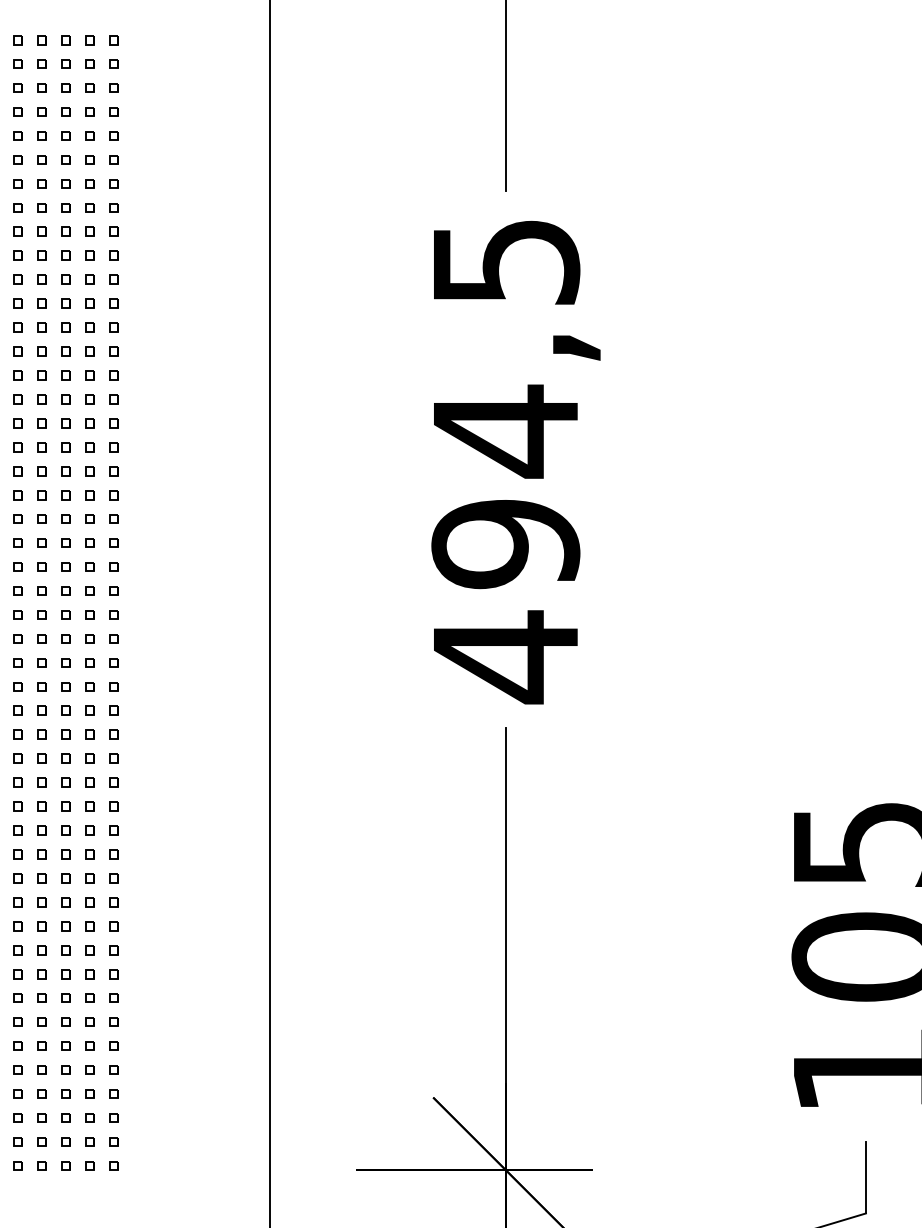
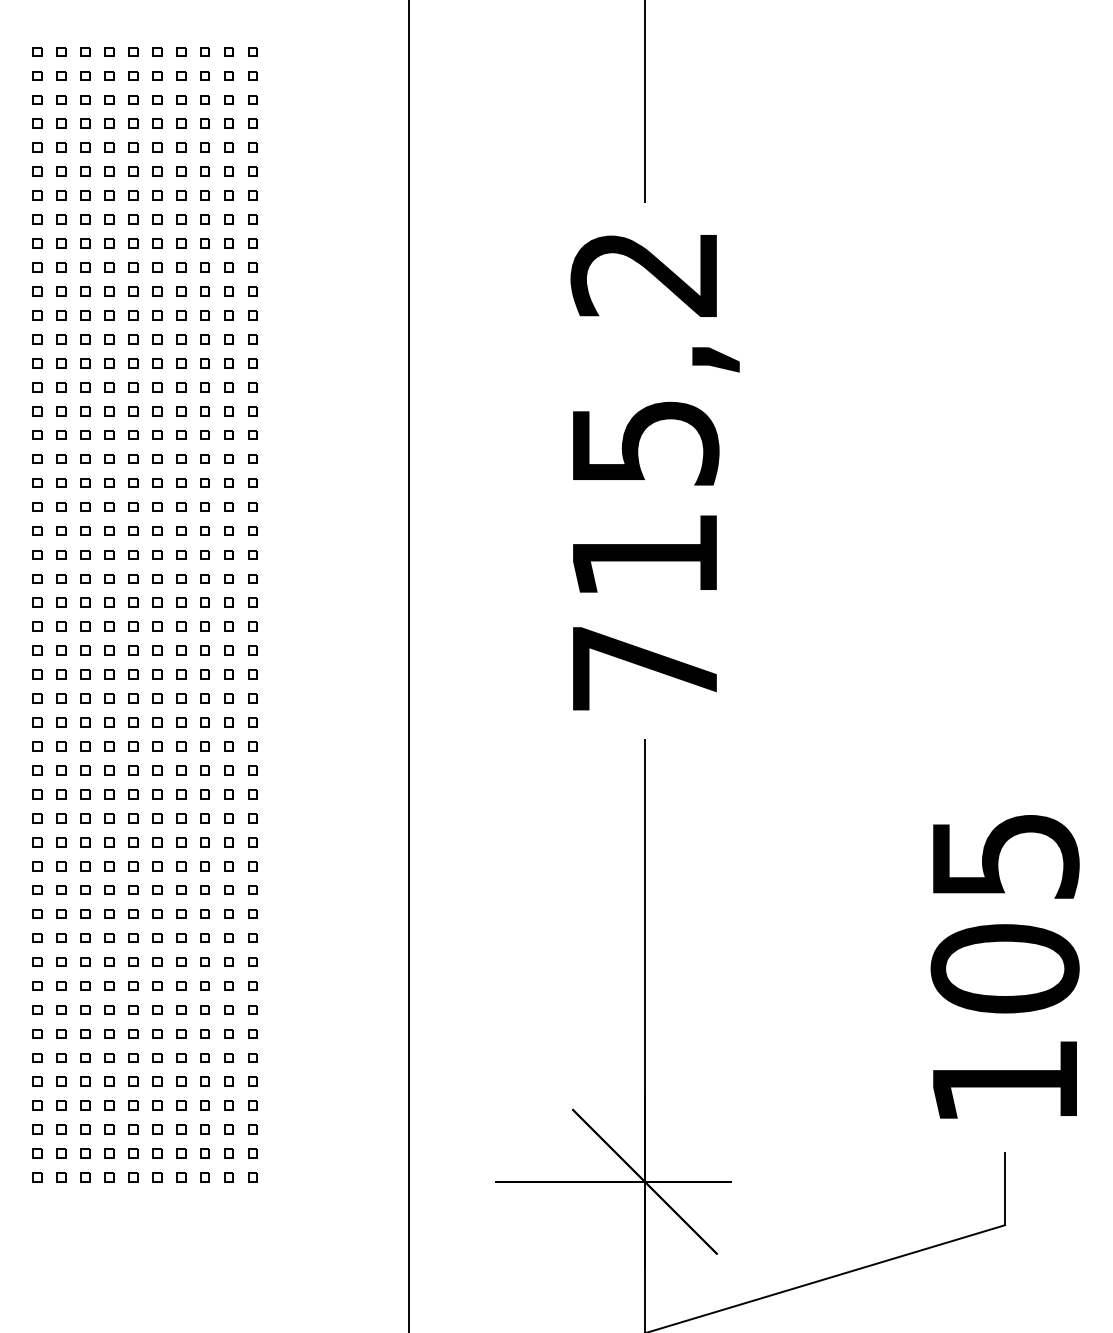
text: (505, 462) -> (644, 474), 494,5 -> 715,2

